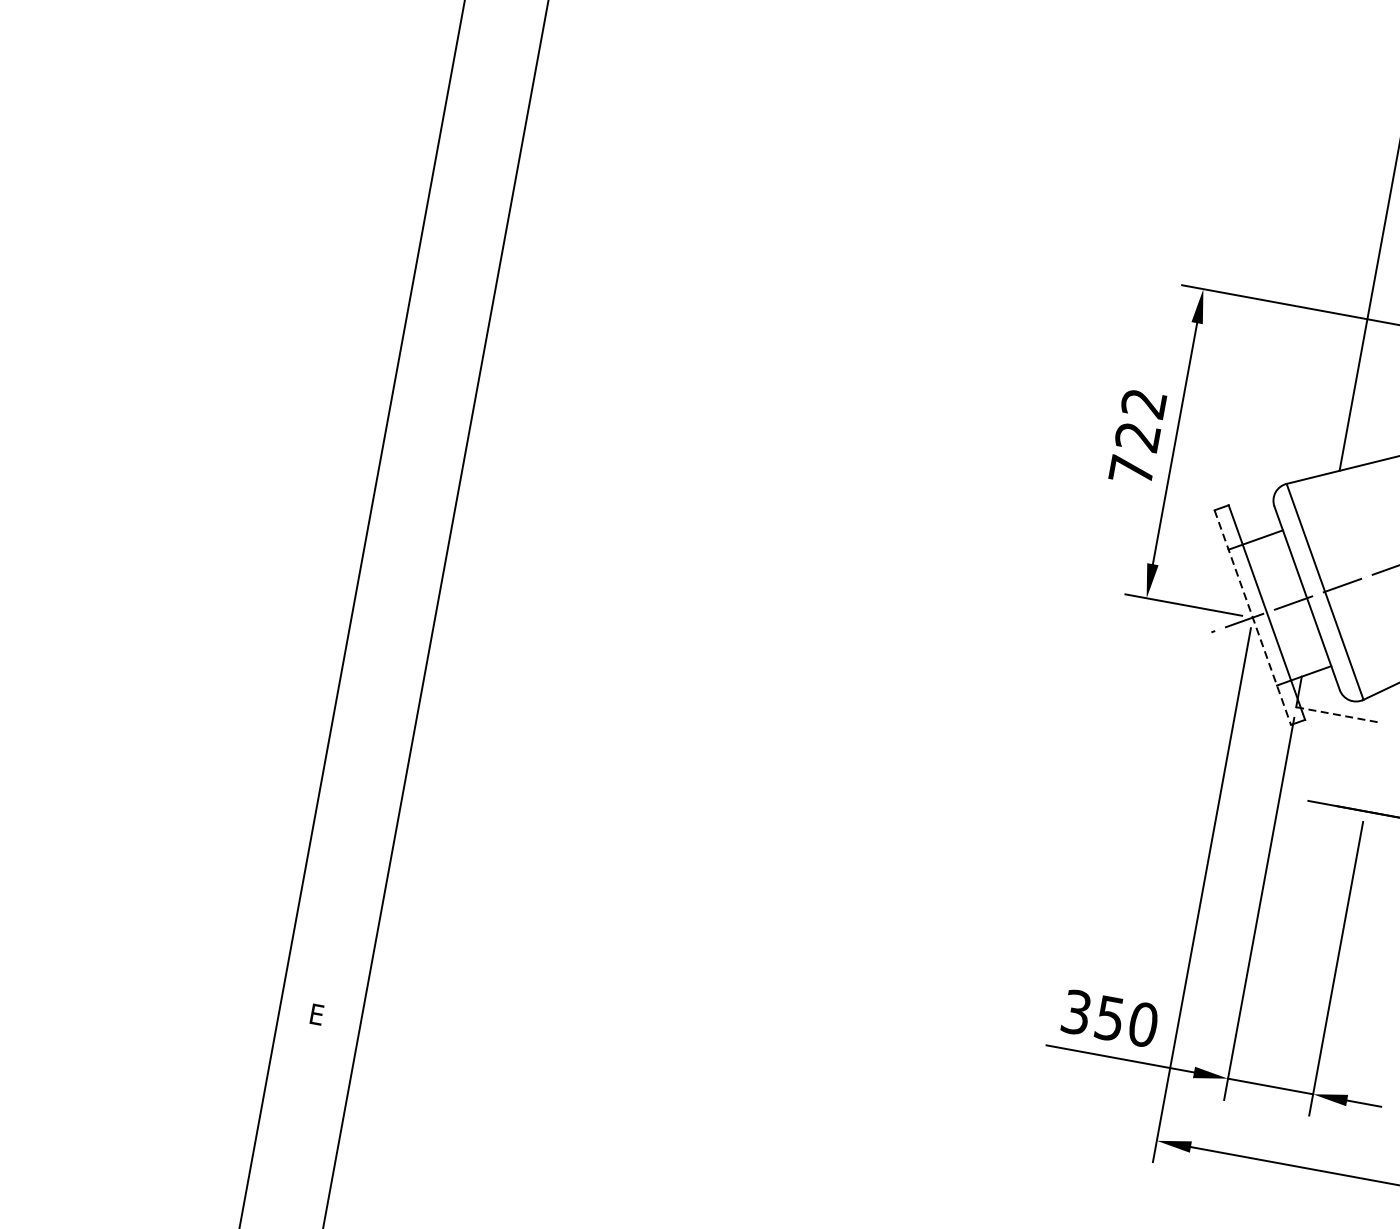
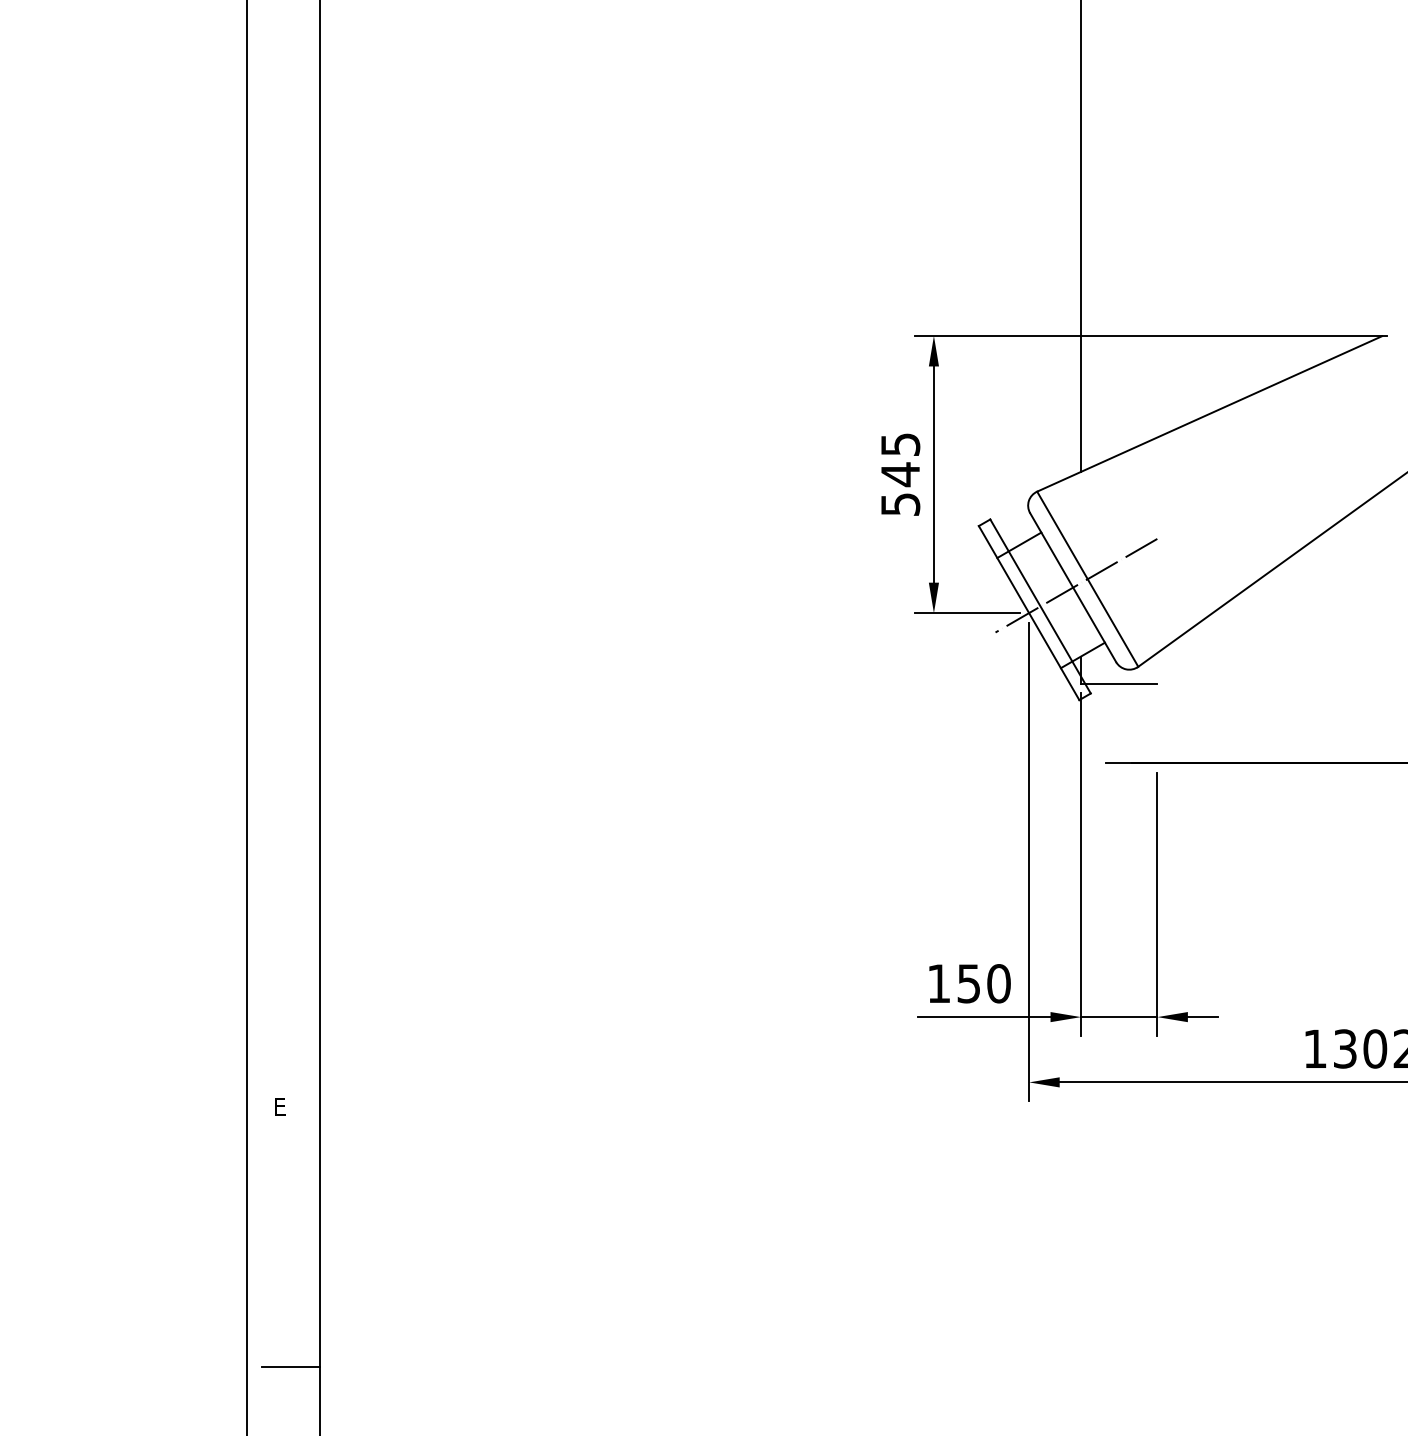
text: (1137, 436) -> (900, 474), 722 -> 545
line: (1253, 618) -> (1029, 613), dashed -> solid
line: (1339, 714) -> (1119, 683), dashed -> solid
text: (1075, 1012) -> (938, 983), 350 -> 150

